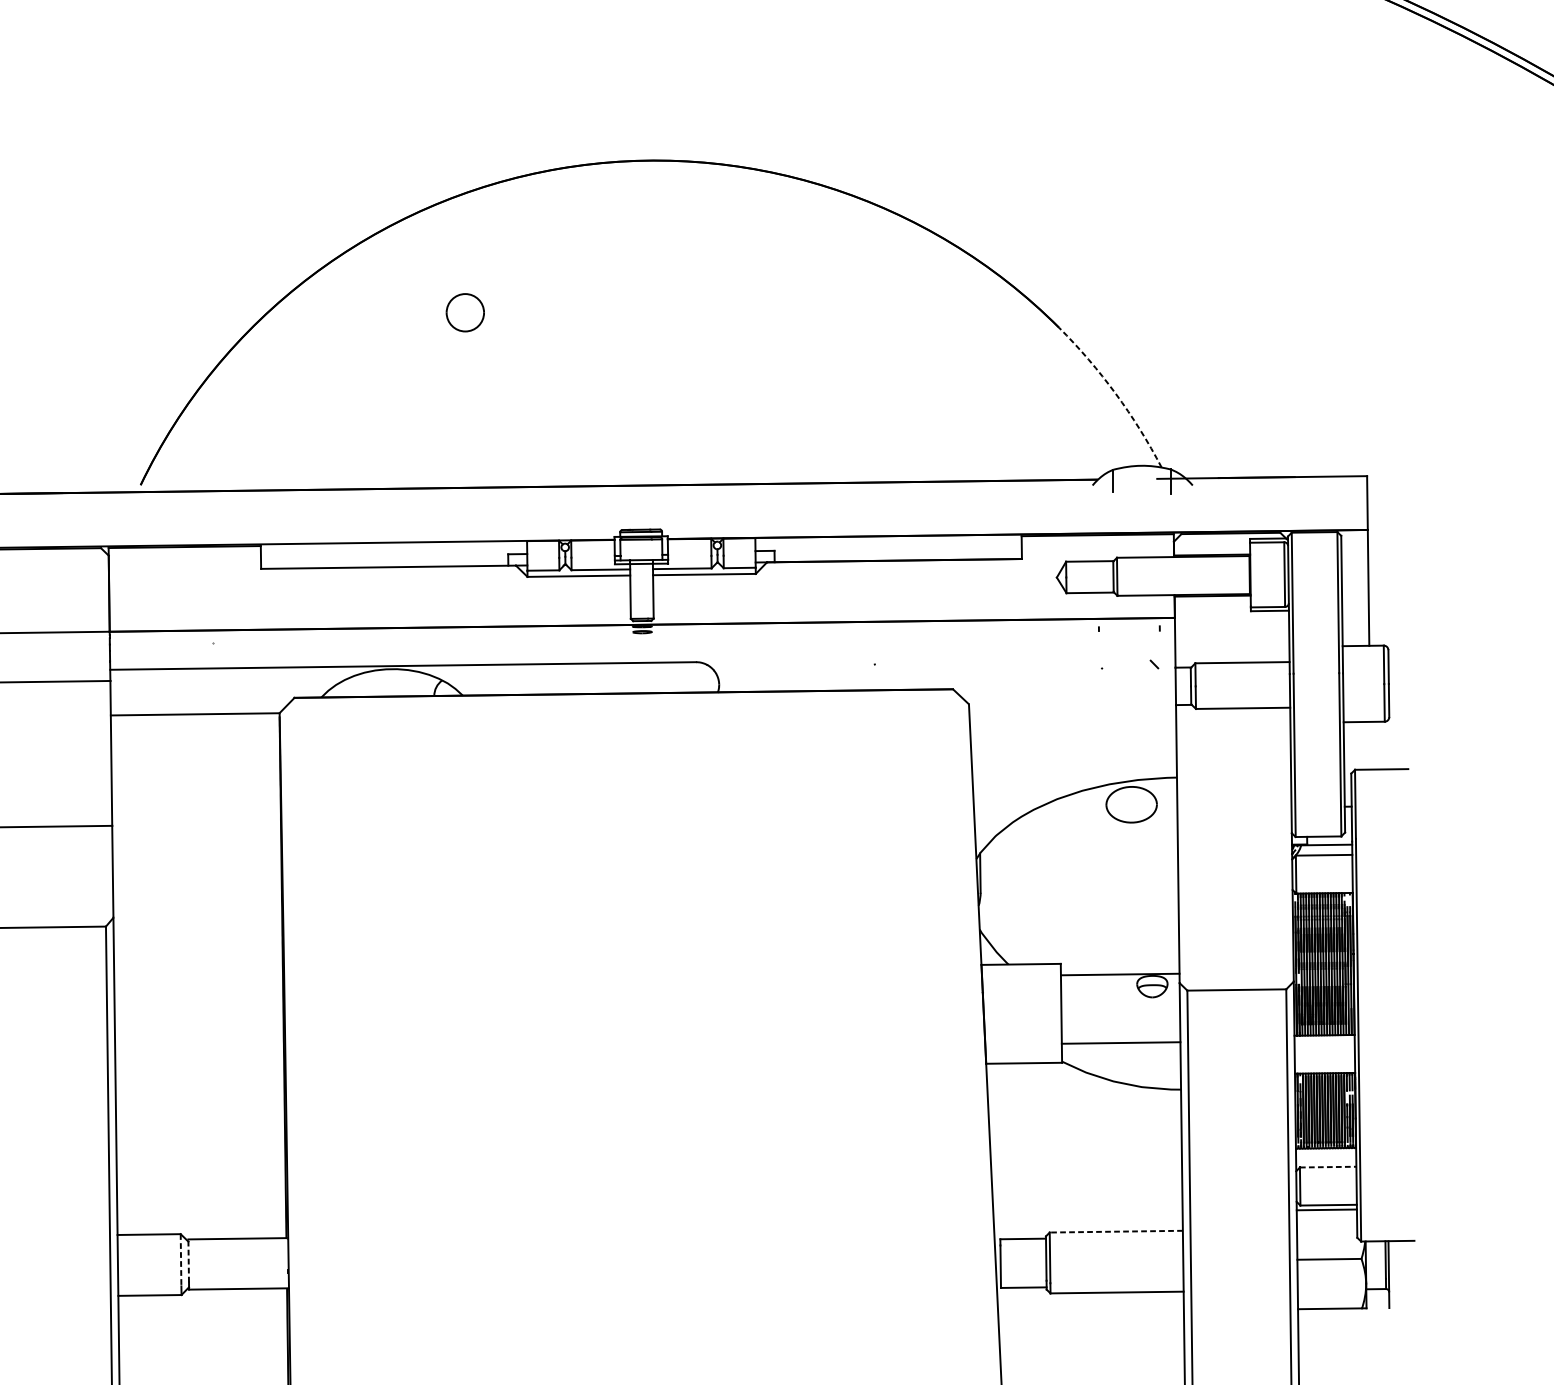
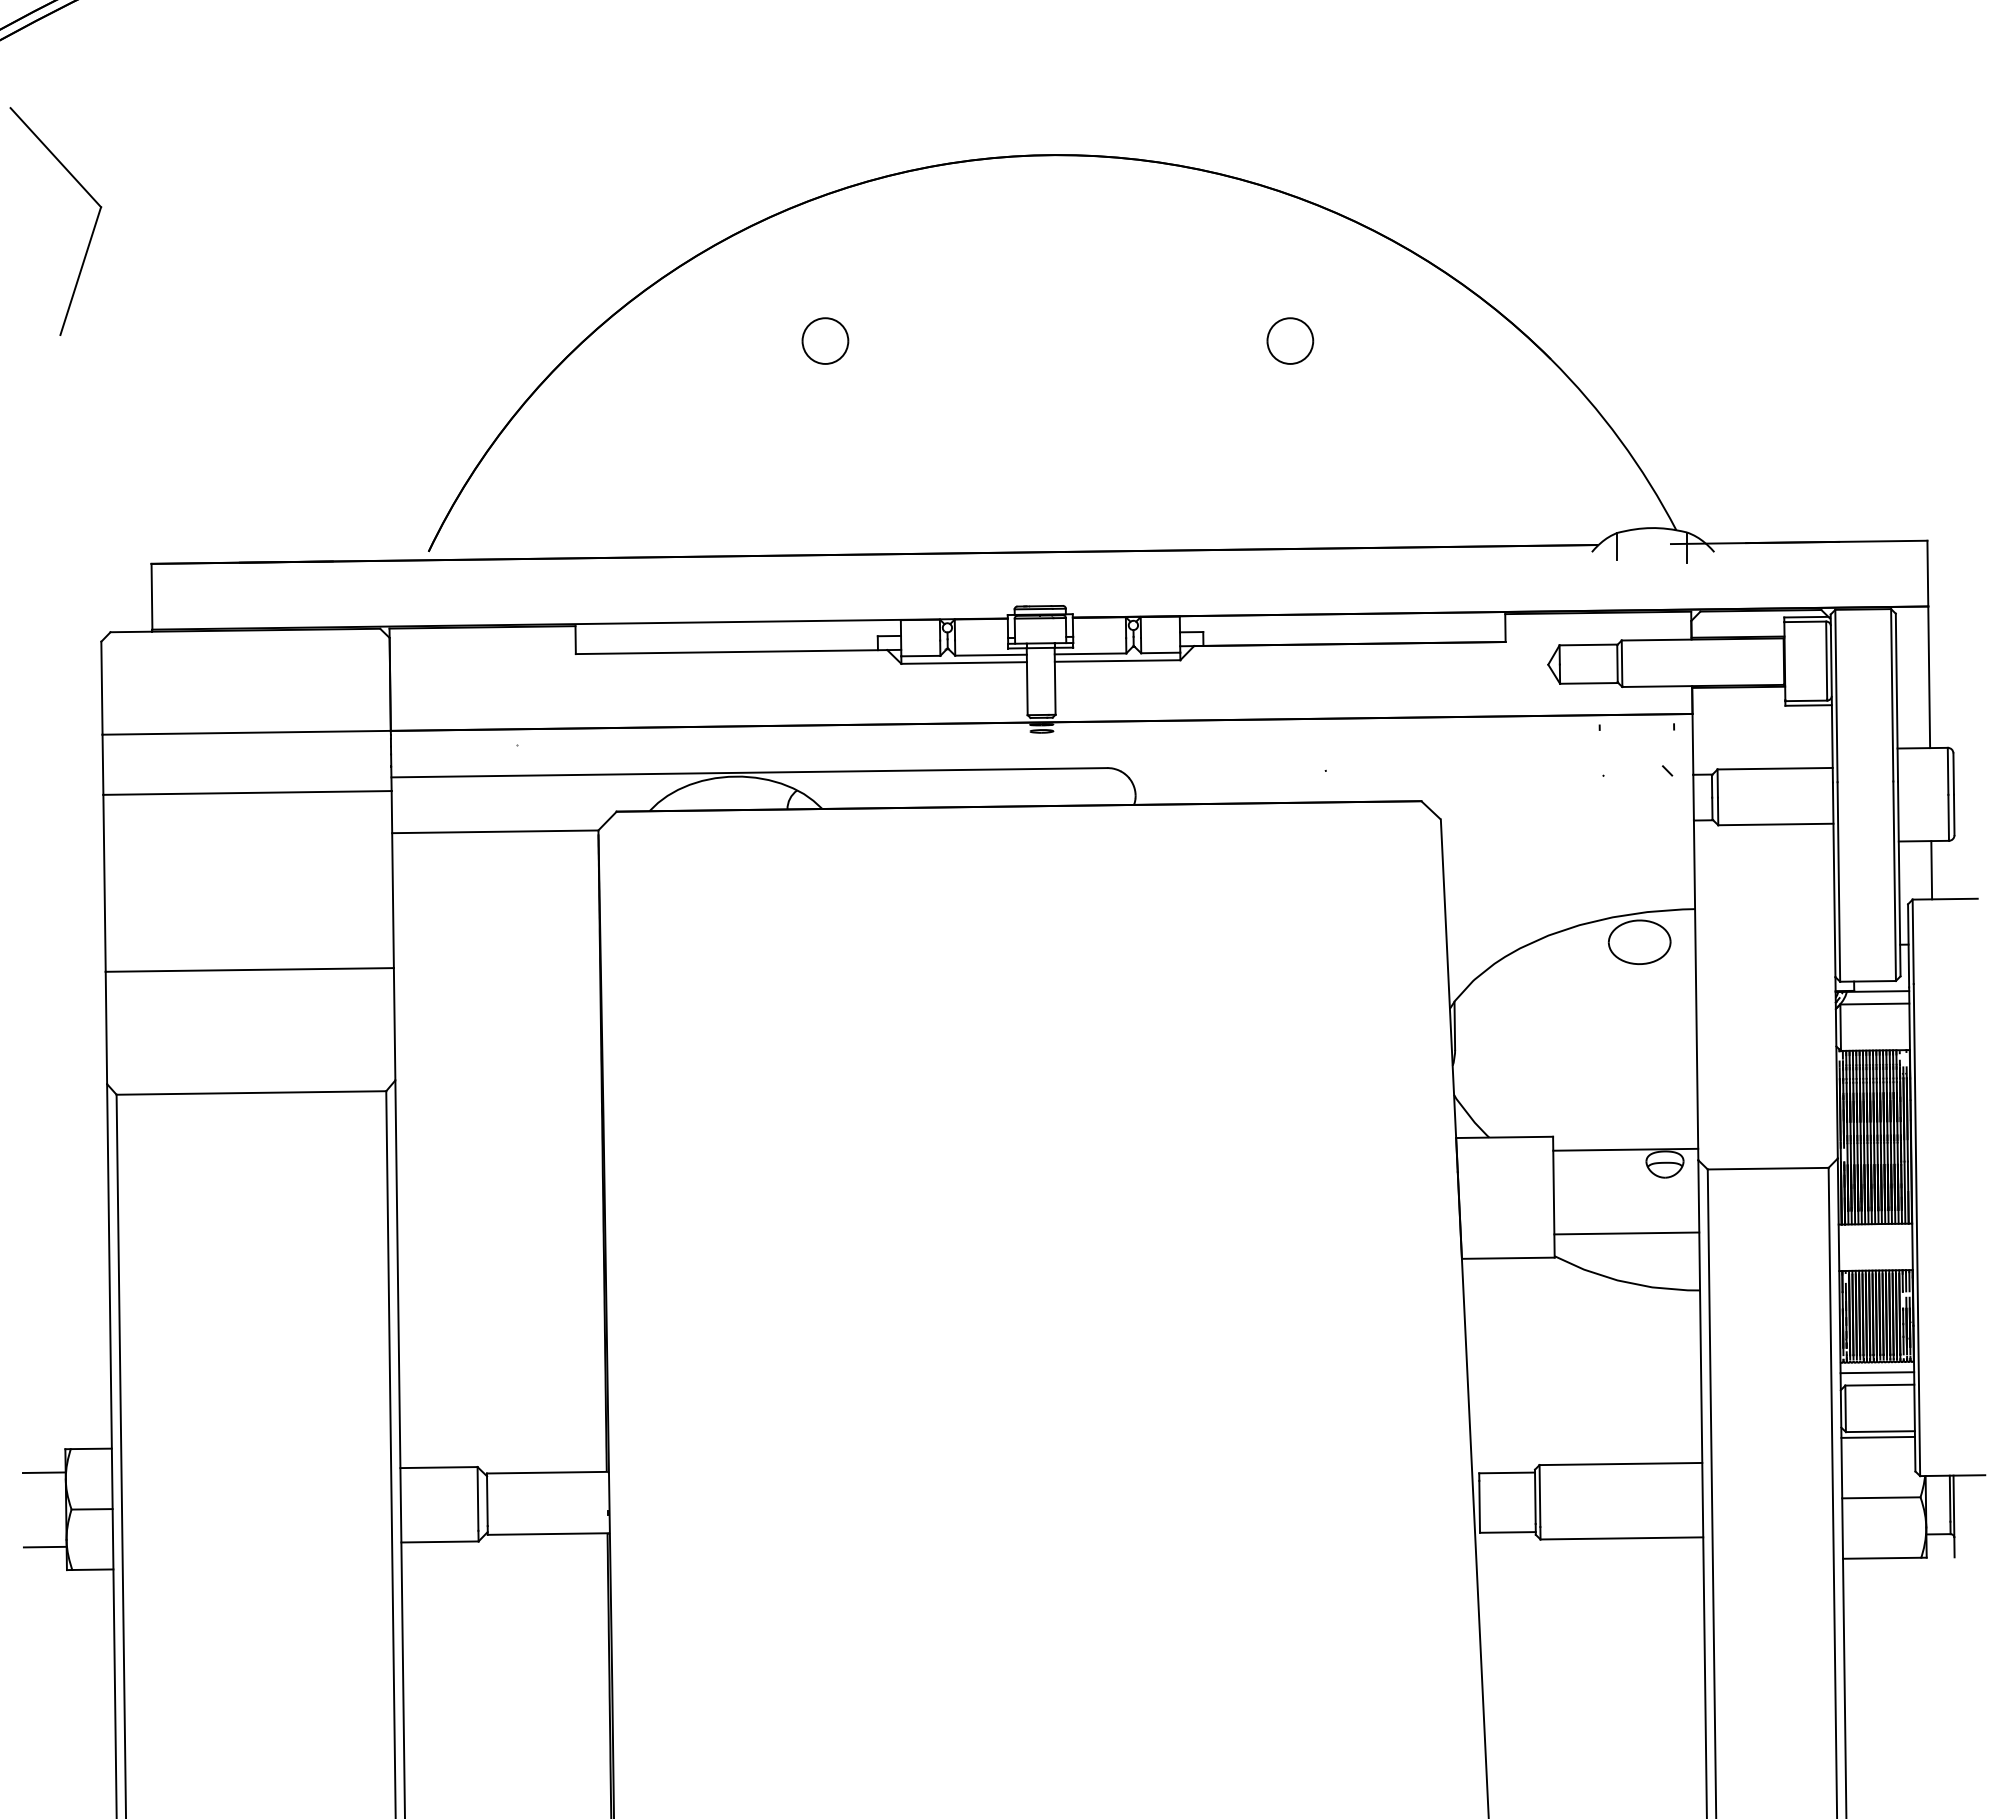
part: (845, 312) -> (1290, 340), added
arc: (1115, 394) -> (1620, 440), dashed -> solid
line: (1370, 745) -> (1931, 870), added
line: (1326, 1156) -> (1877, 1372), added
line: (1328, 1167) -> (1880, 1385), dashed -> solid
line: (1115, 1232) -> (1620, 1464), dashed -> solid
line: (181, 1259) -> (478, 1498), dashed -> solid
line: (188, 1260) -> (487, 1499), dashed -> solid

